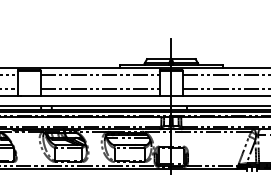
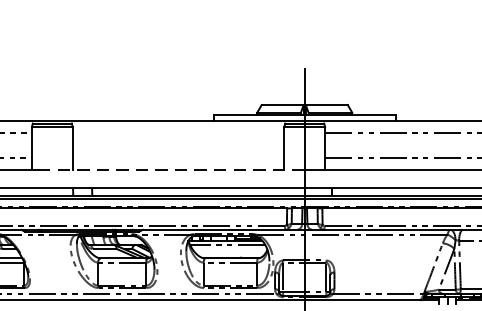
line: (99, 74) -> (176, 132), removed
line: (99, 88) -> (176, 157), removed
line: (96, 95) -> (171, 169), solid -> dashed

